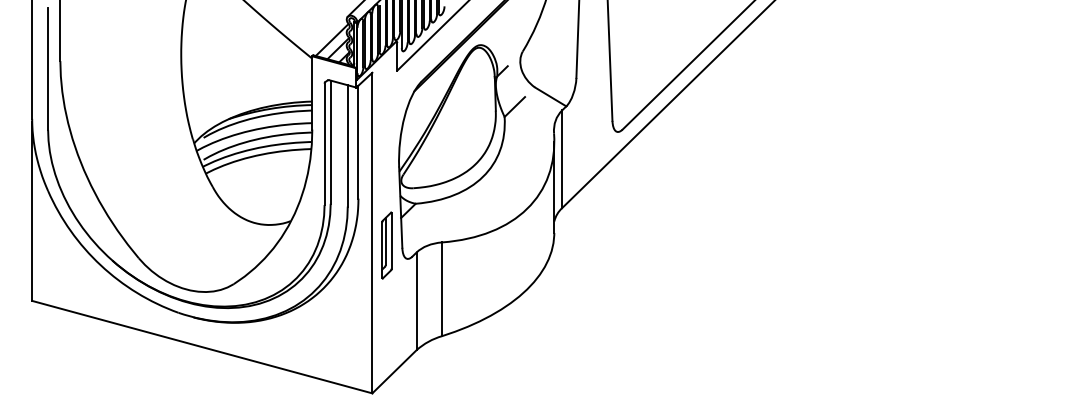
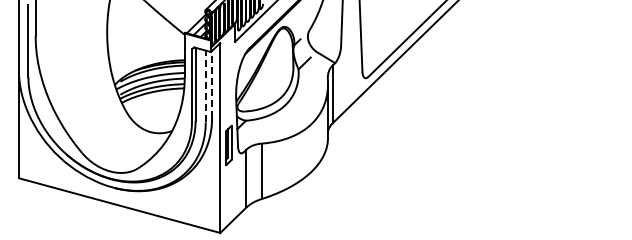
line: (359, 140) -> (212, 83), solid -> dashed
line: (347, 145) -> (205, 86), solid -> dashed

